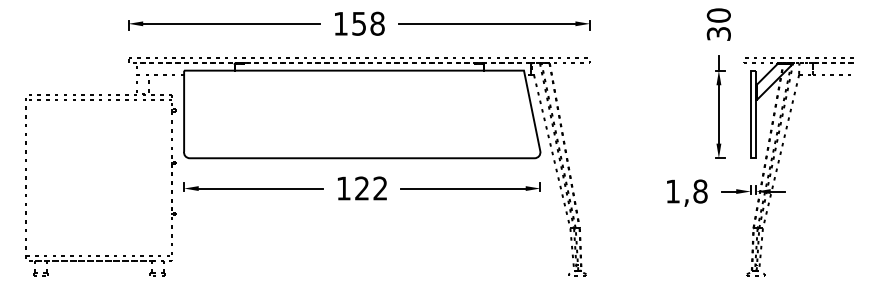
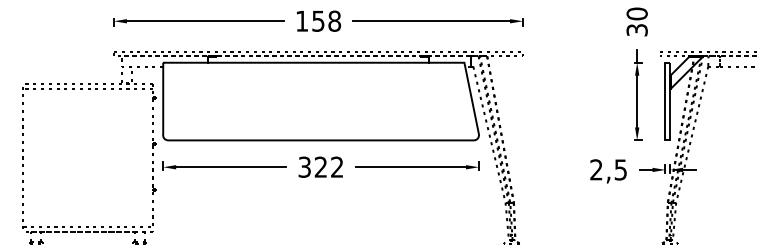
text: (343, 187) -> (304, 166), 122 -> 322
text: (686, 191) -> (608, 169), 1,8 -> 2,5

